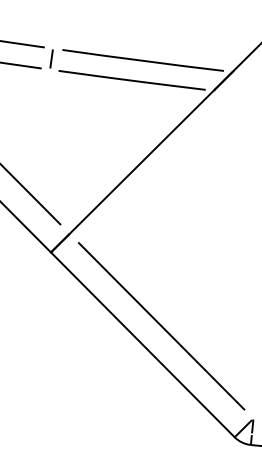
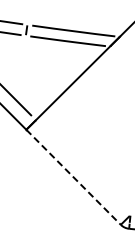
line: (160, 325) -> (82, 167), removed
line: (142, 345) -> (73, 177), solid -> dashed

